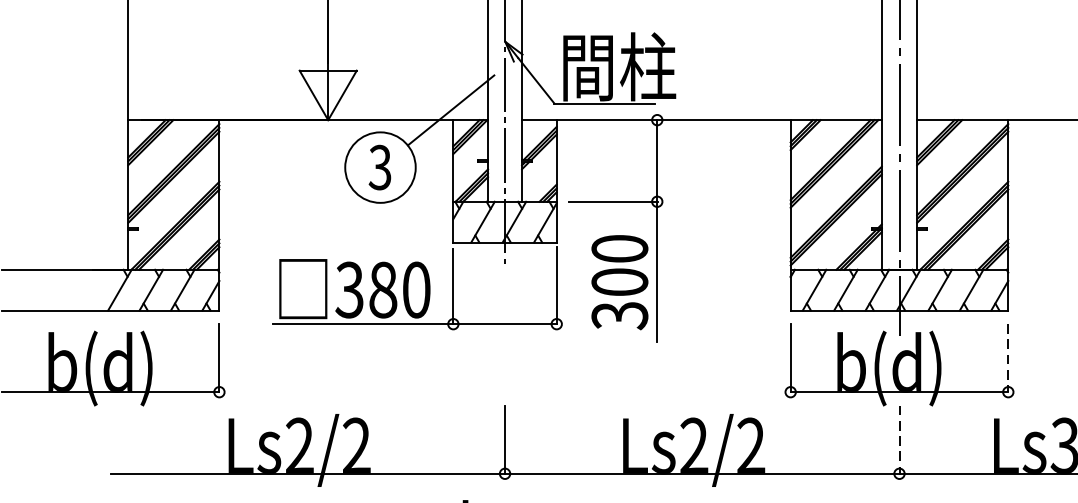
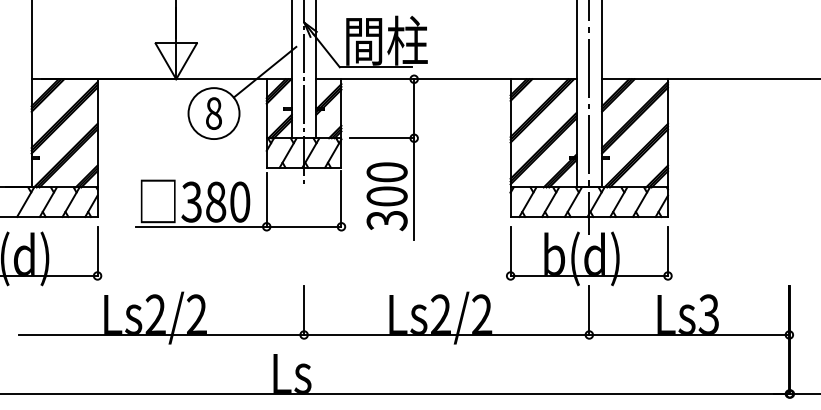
text: (379, 167) -> (213, 113), 3 -> 8
line: (1007, 358) -> (667, 251), dashed -> solid
line: (899, 439) -> (589, 310), dashed -> solid

